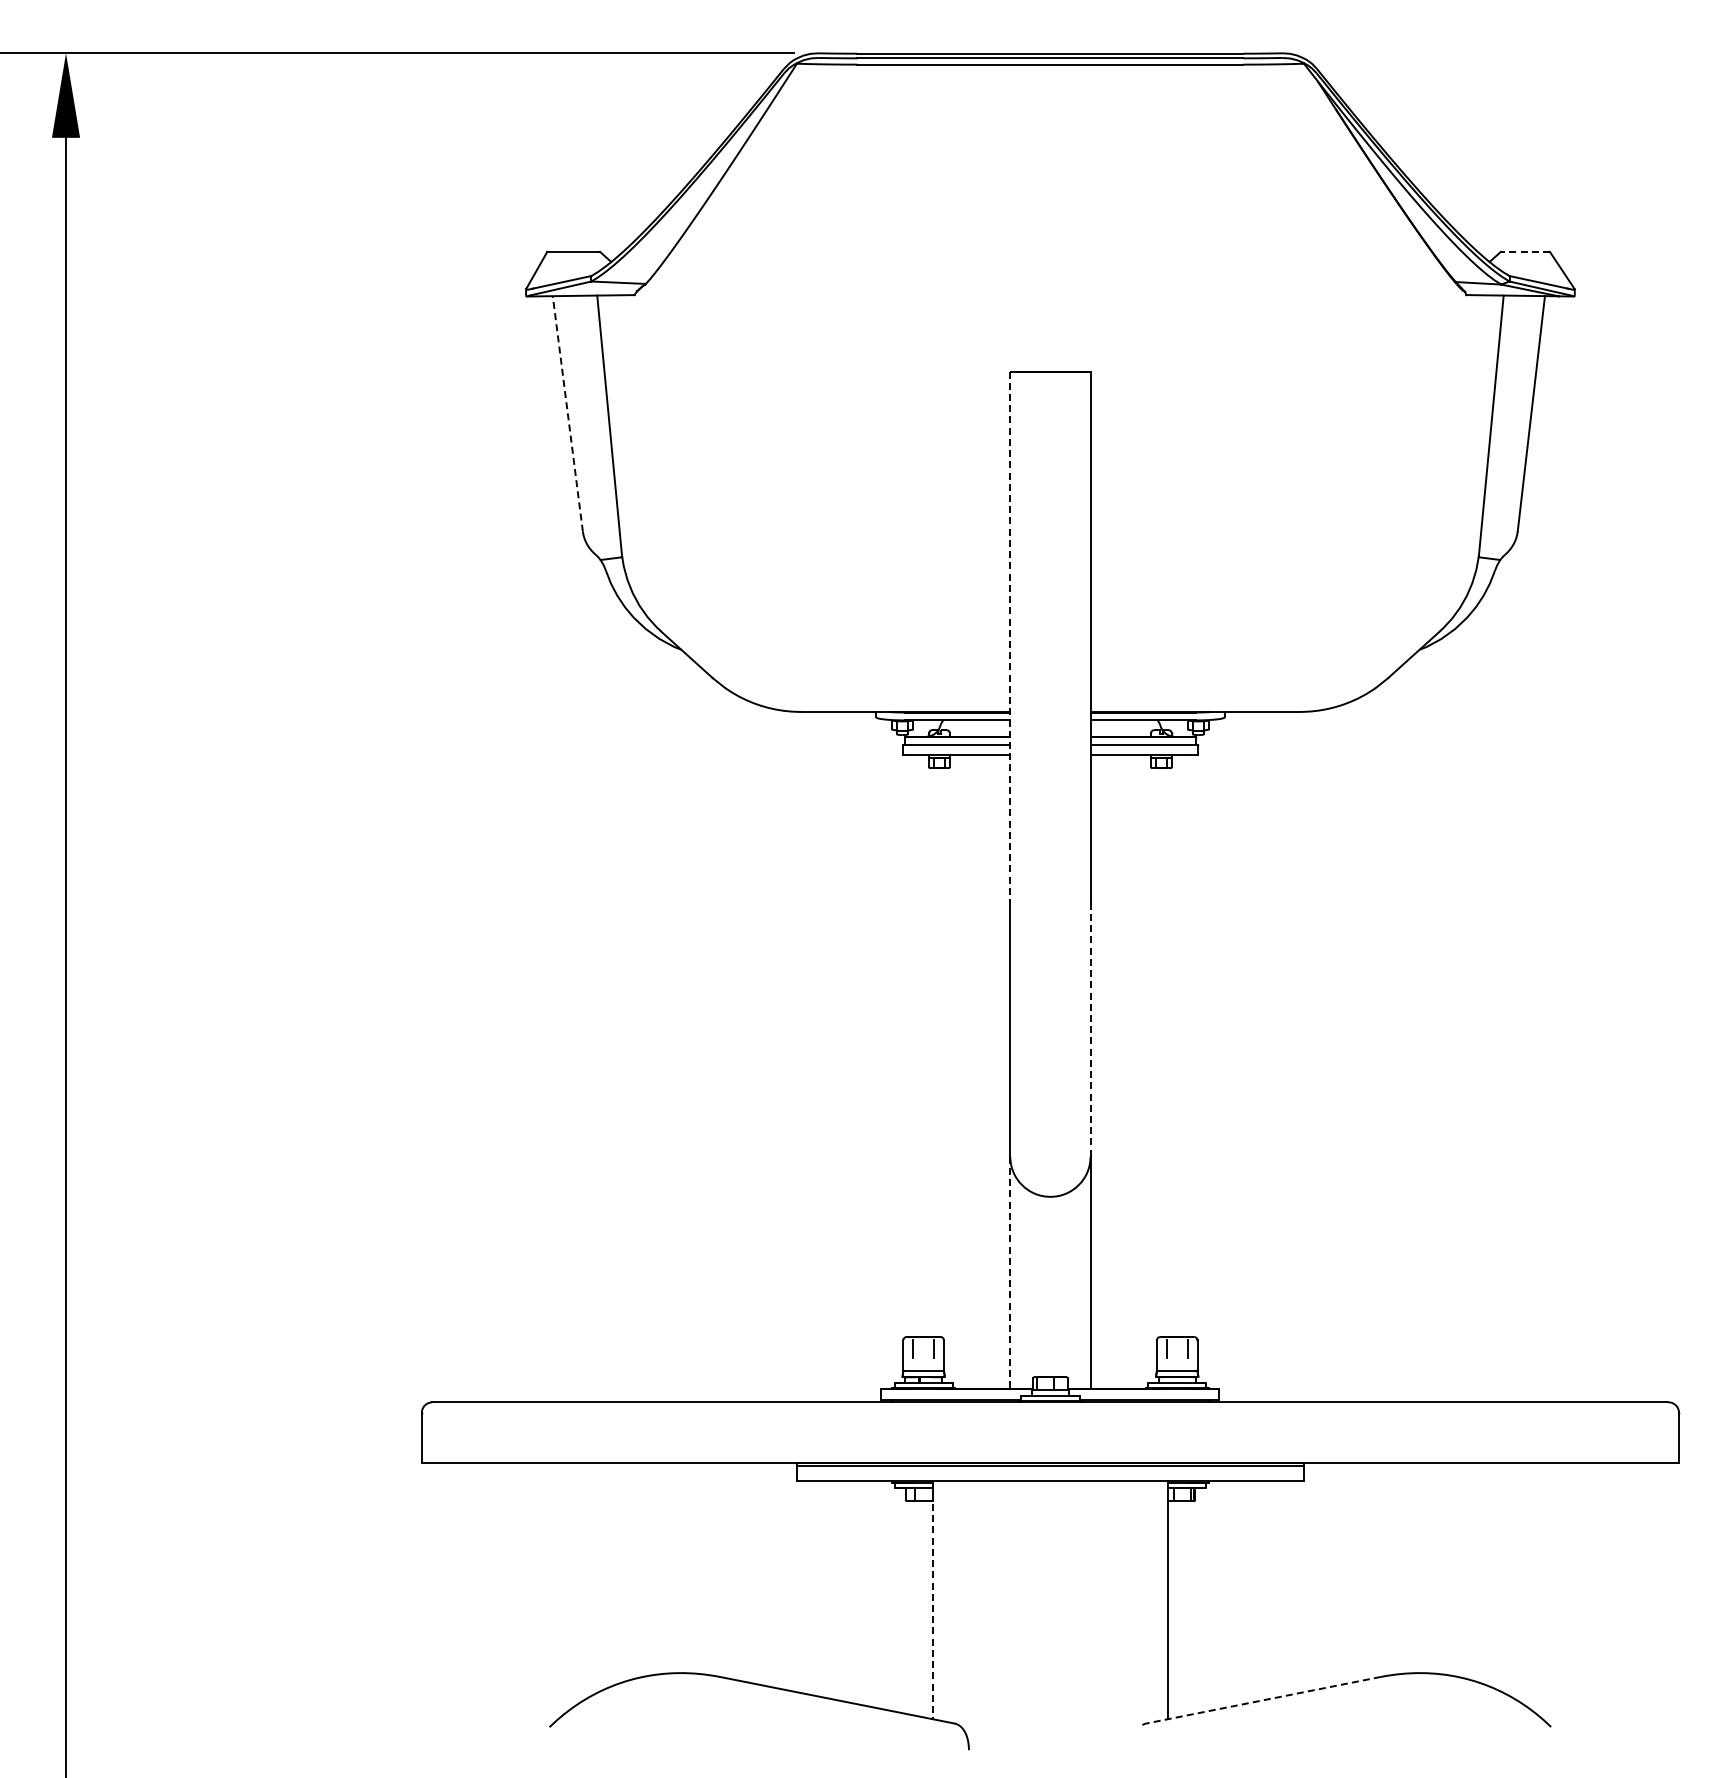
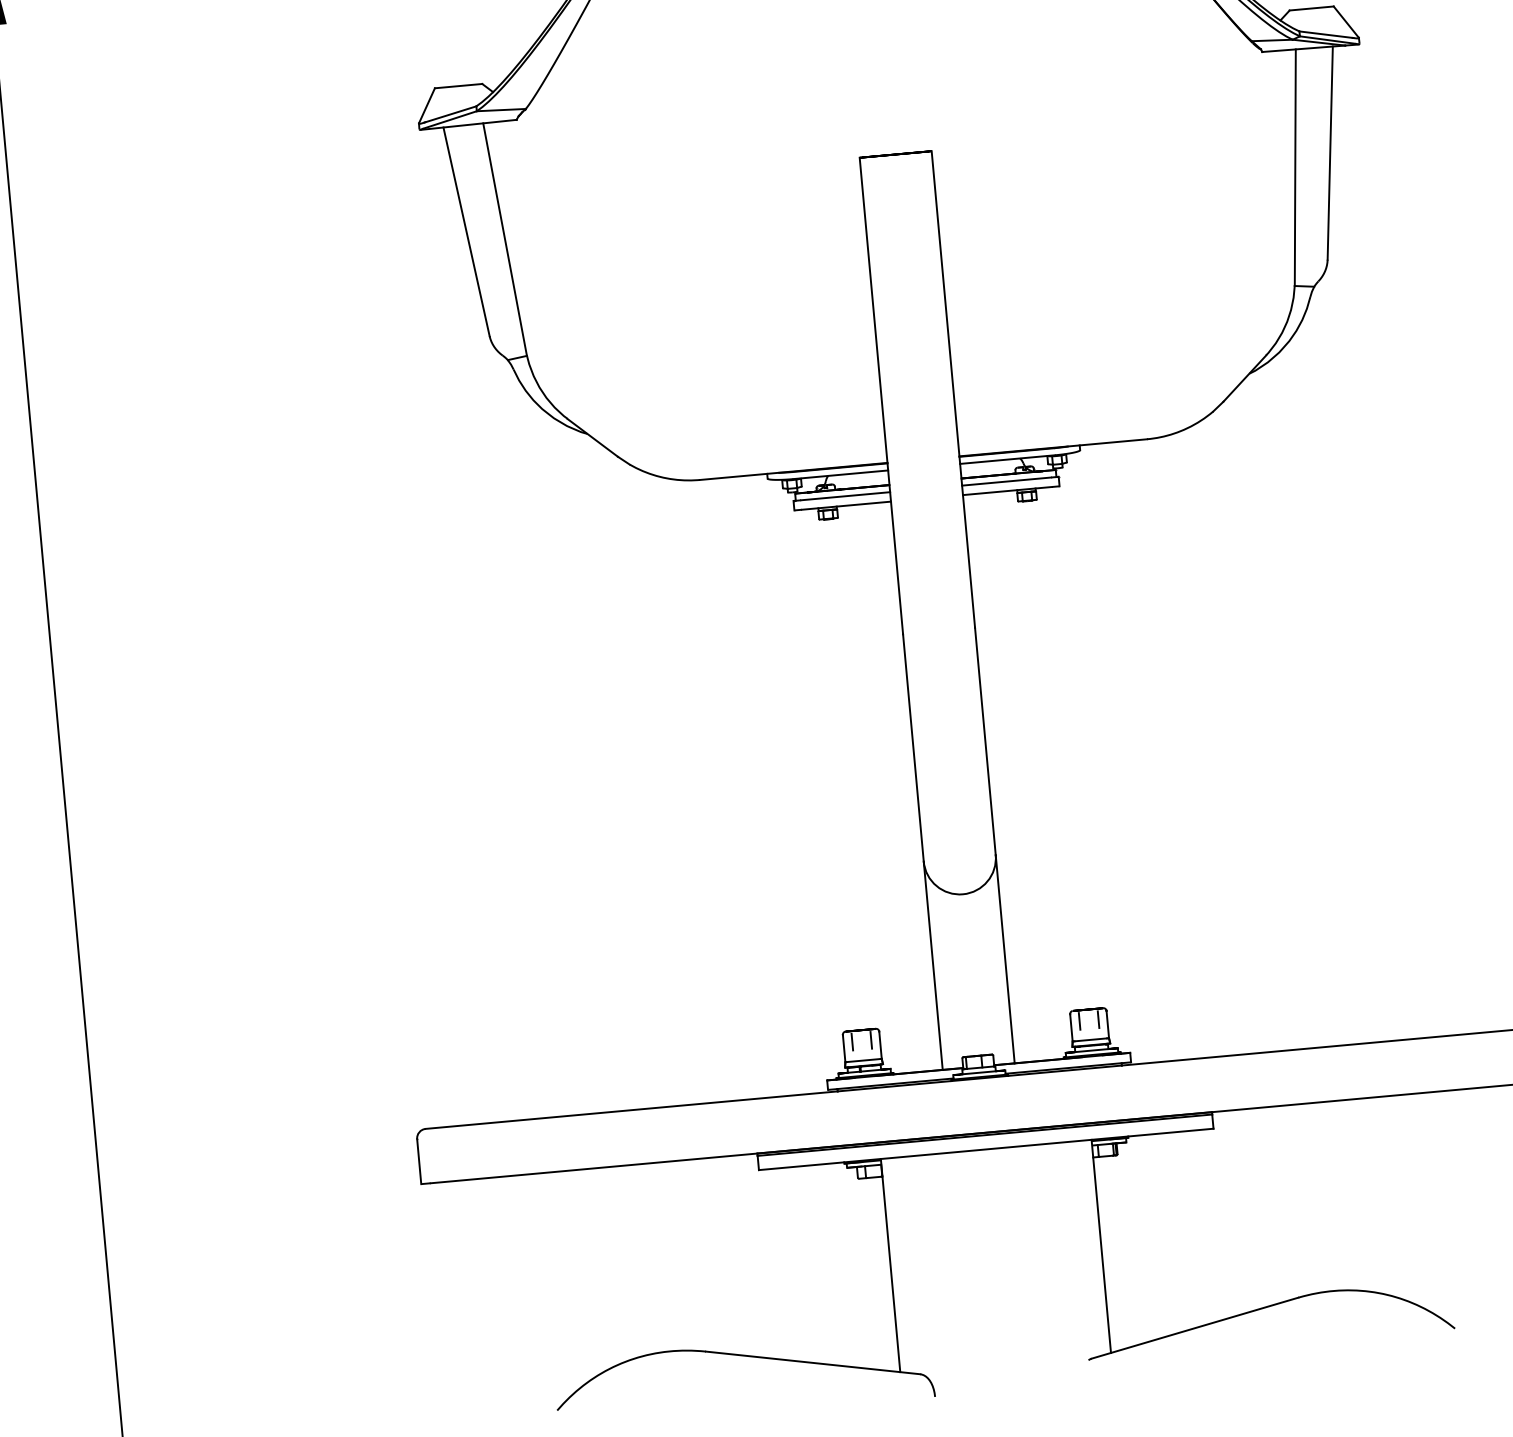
line: (1525, 251) -> (1311, 8), dashed -> solid
line: (567, 413) -> (466, 231), dashed -> solid
line: (1010, 637) -> (881, 396), dashed -> solid
line: (1090, 1029) -> (985, 741), dashed -> solid
line: (1010, 1273) -> (933, 966), dashed -> solid
line: (932, 1600) -> (890, 1265), dashed -> solid
line: (1263, 1700) -> (1195, 1328), dashed -> solid

